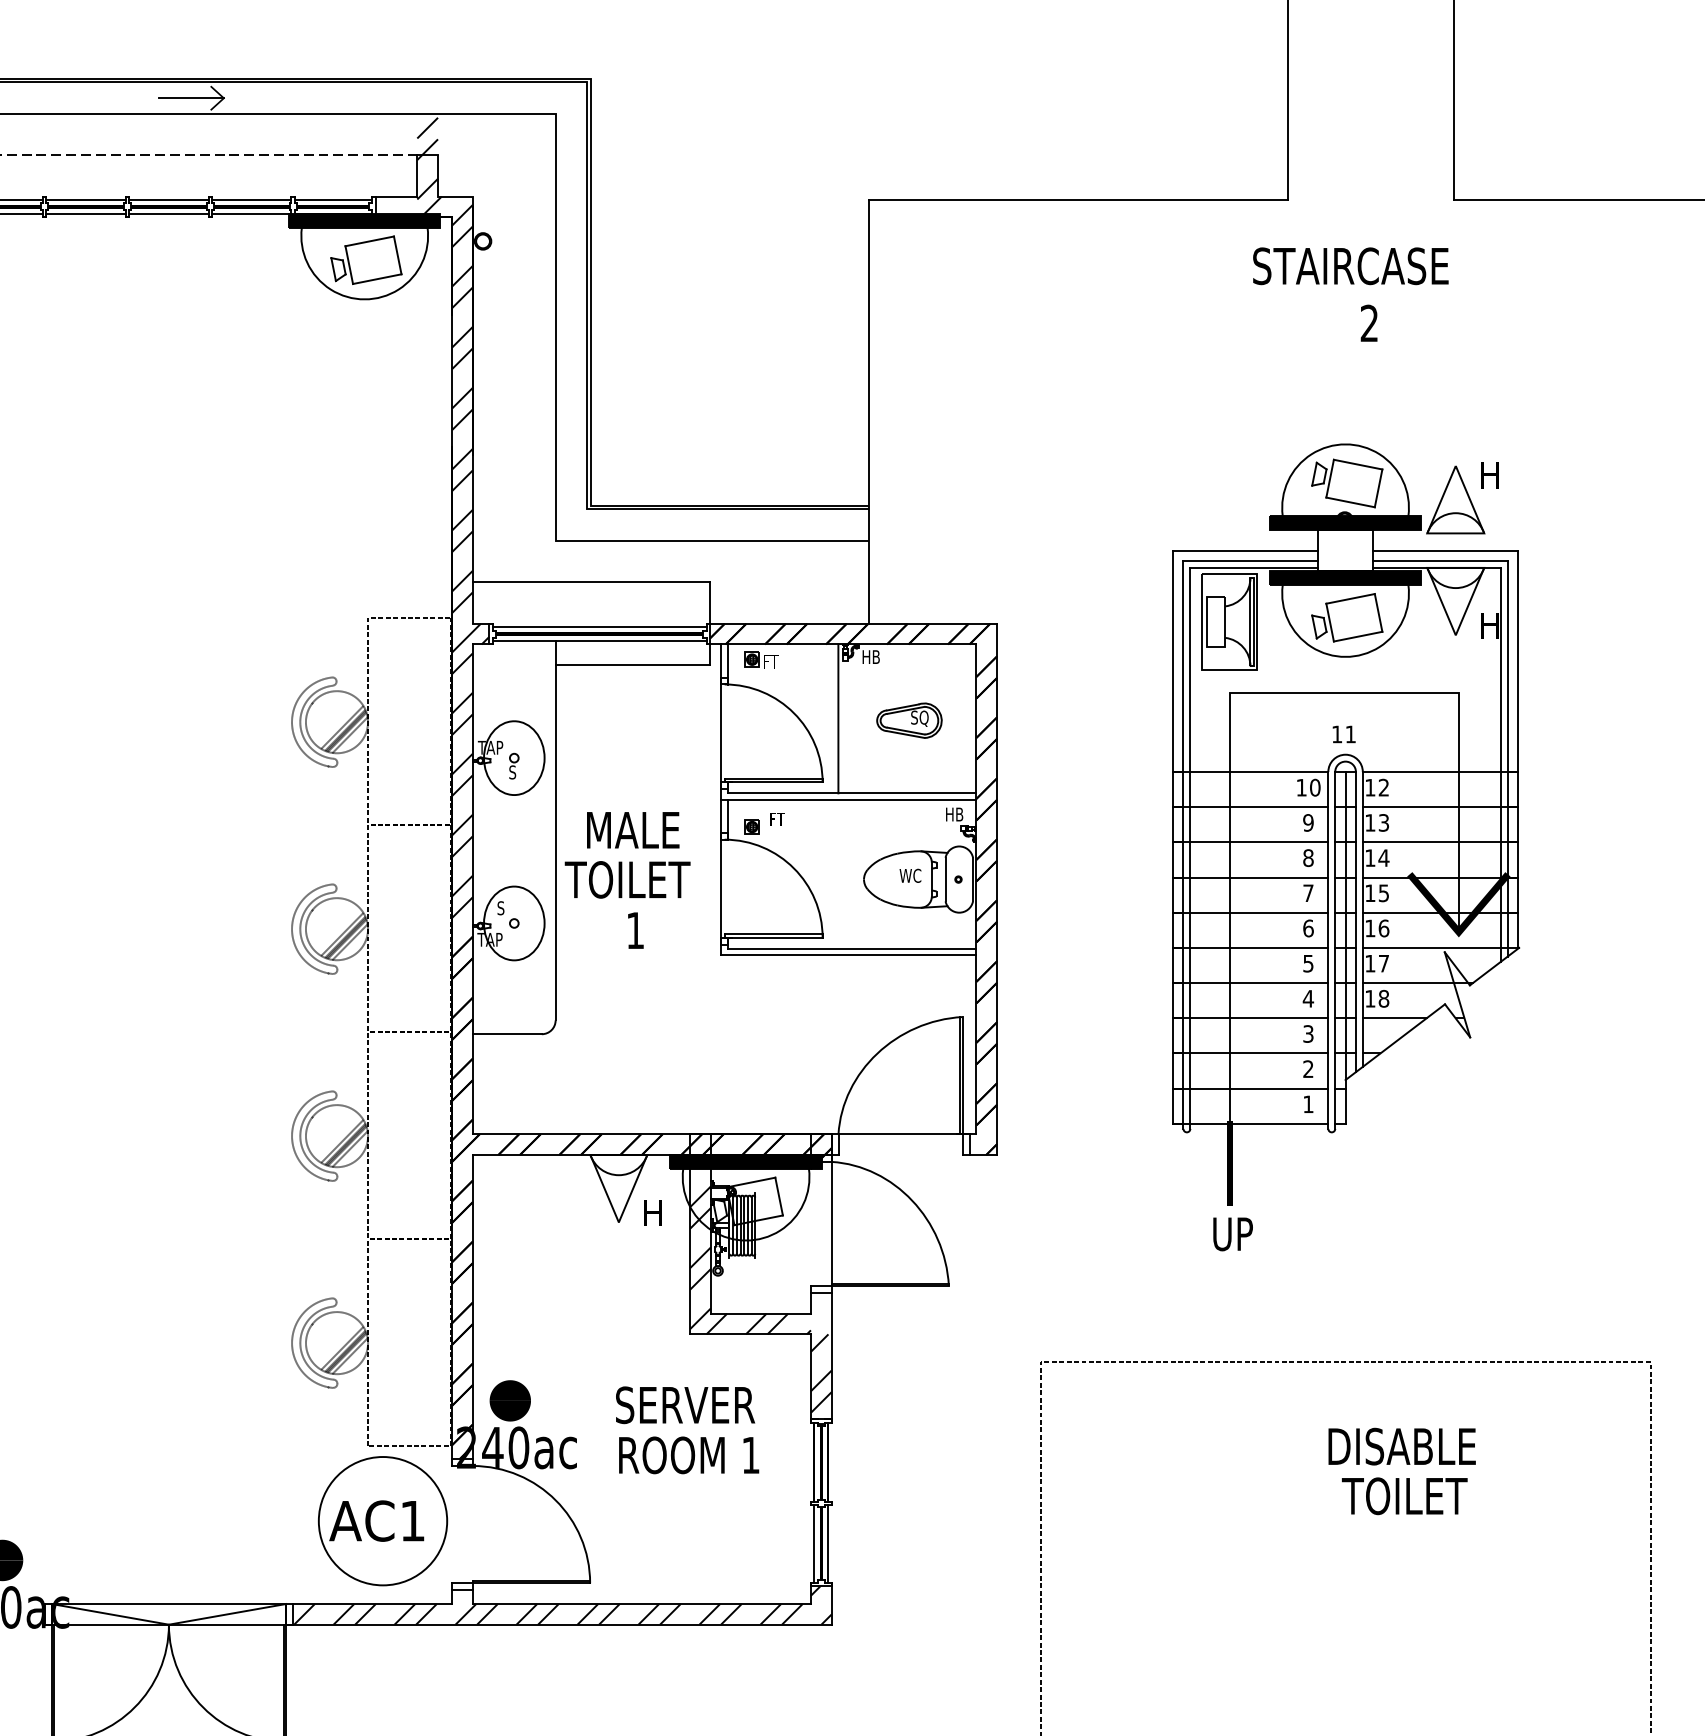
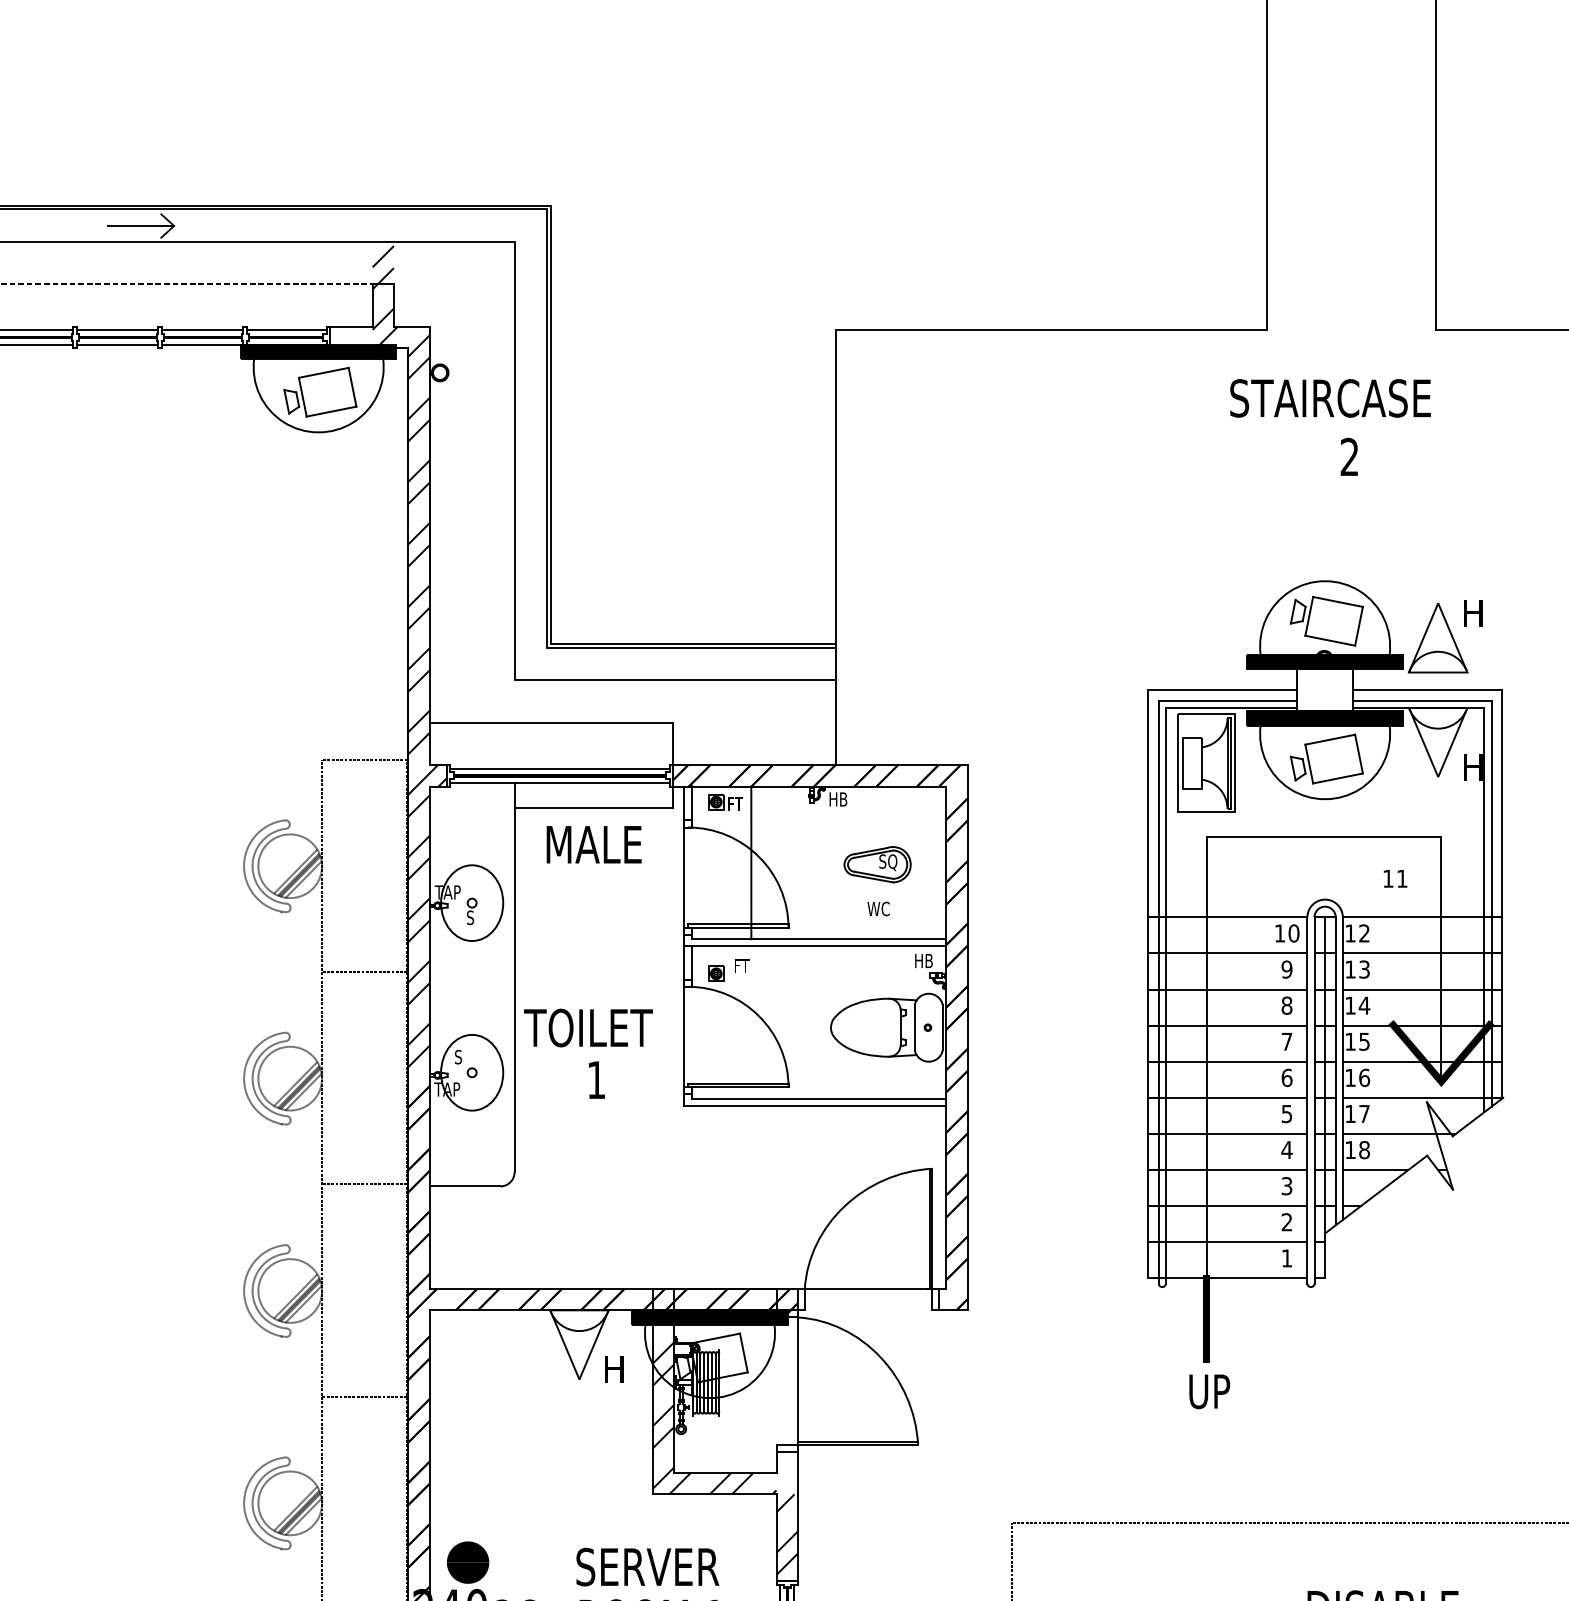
line: (838, 718) -> (751, 862), moved
text: (1343, 734) -> (1394, 878), moved
text: (633, 830) -> (594, 845), moved
text: (910, 875) -> (878, 908), moved

